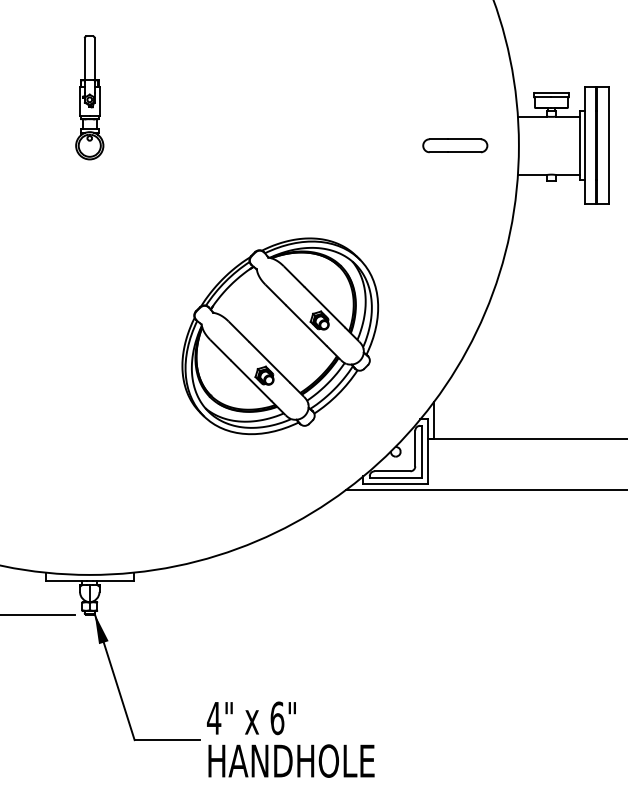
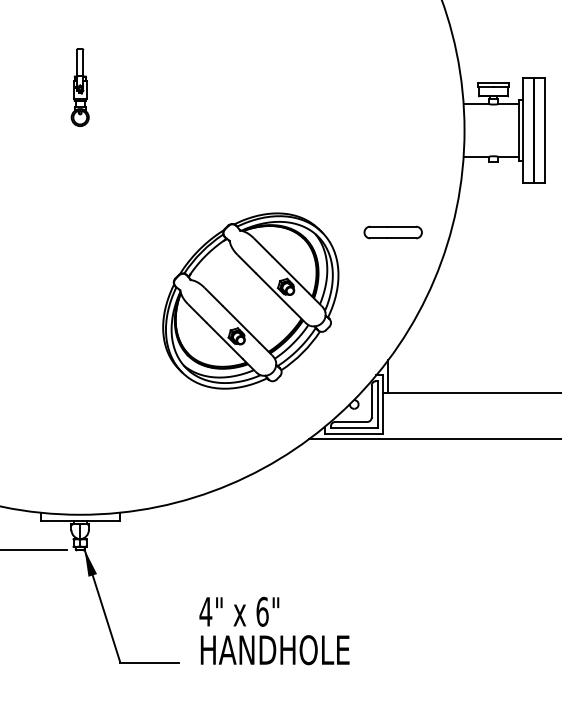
part: (89, 97) -> (79, 87), size x0.7
part: (455, 145) -> (393, 232), moved
text: (290, 739) -> (274, 630), moved

